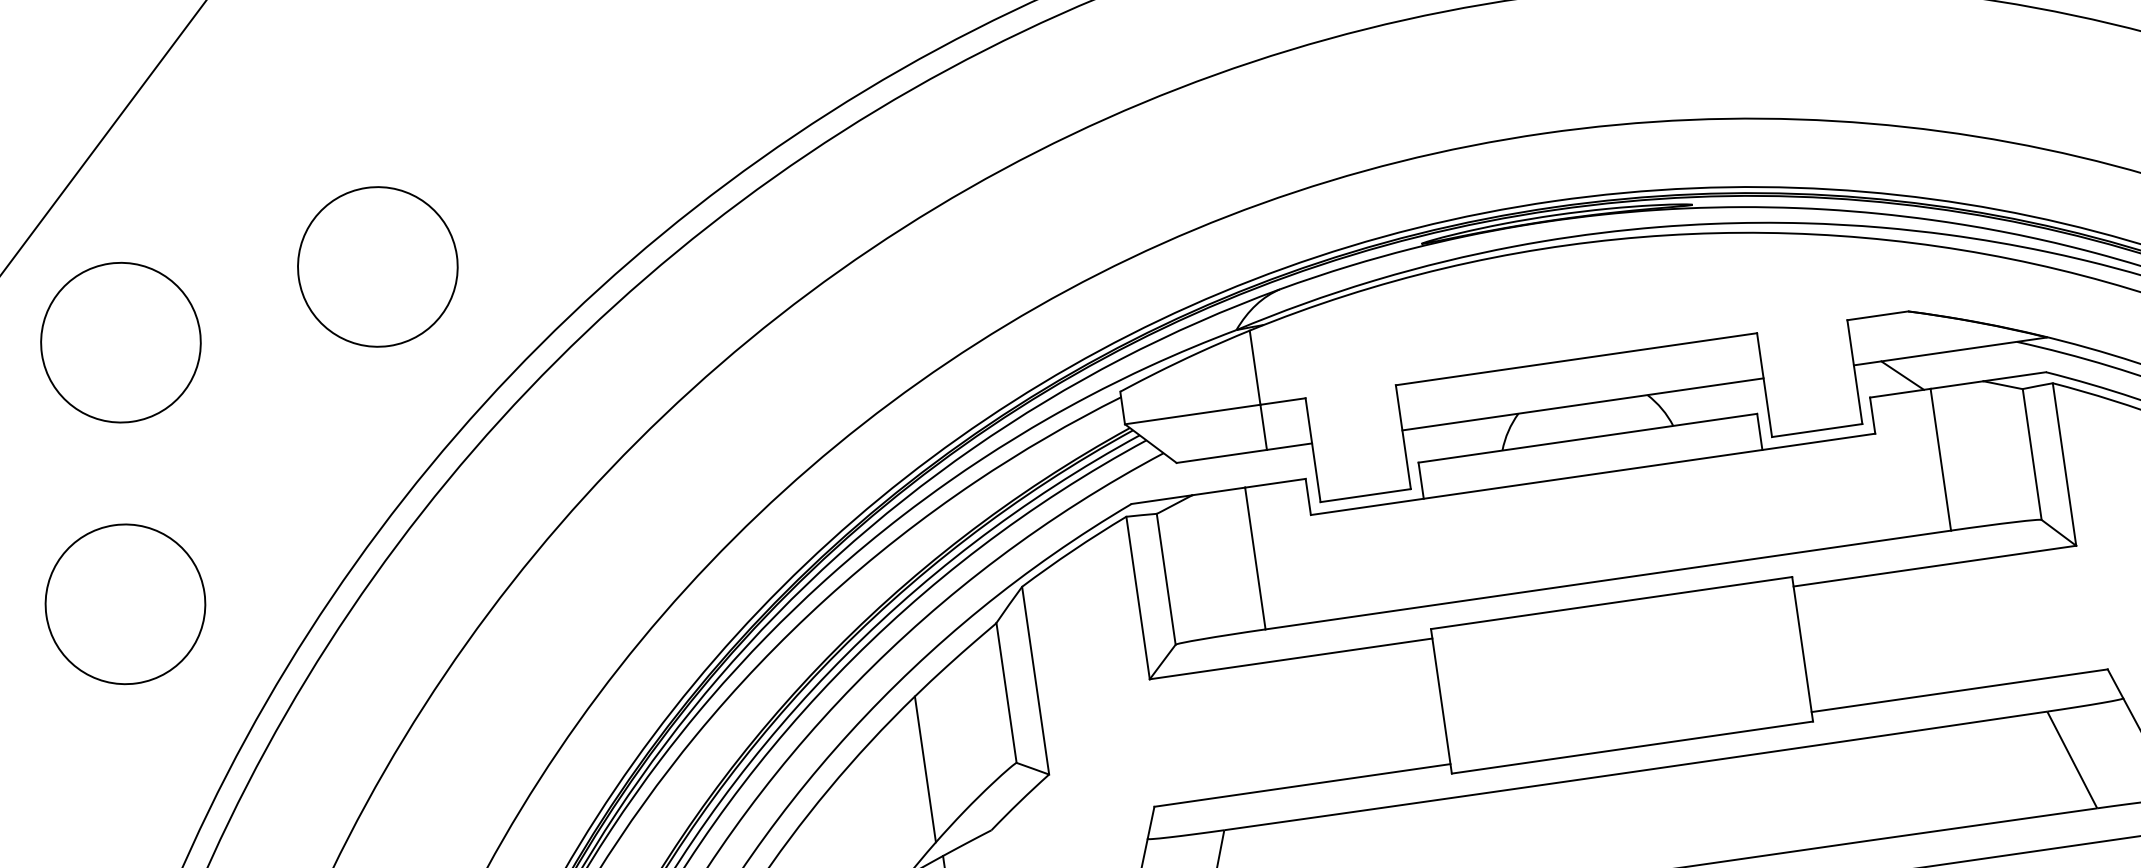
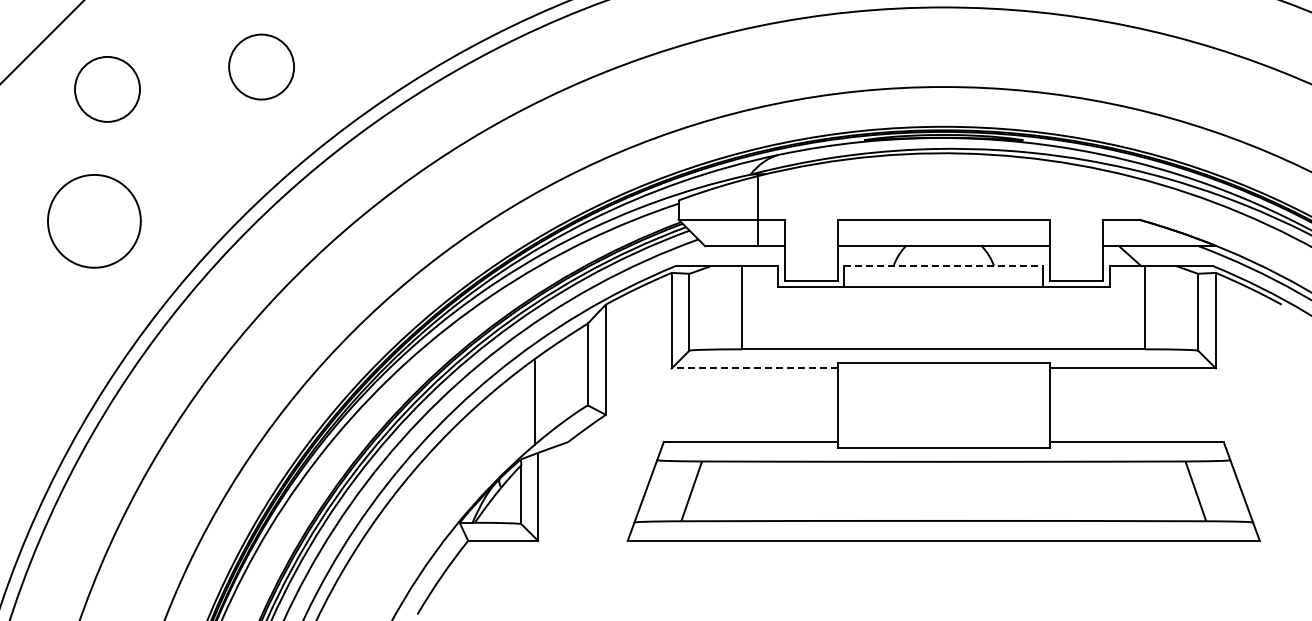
circle: (377, 265) -> (261, 66), size x0.7
circle: (120, 342) -> (107, 89), size x0.7
line: (1589, 438) -> (944, 266), solid -> dashed
circle: (125, 604) -> (94, 221), moved
line: (1290, 659) -> (754, 368), solid -> dashed

